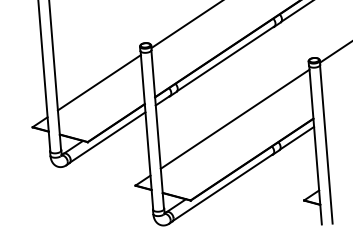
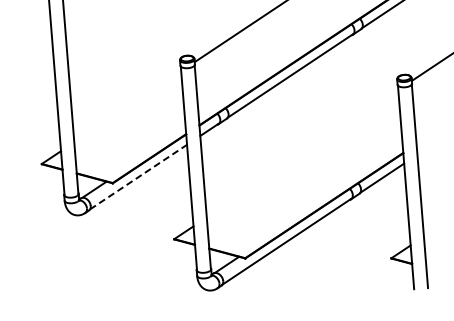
line: (99, 82) -> (127, 106), removed
line: (235, 119) -> (302, 153), removed
line: (107, 136) -> (138, 176), solid -> dashed

